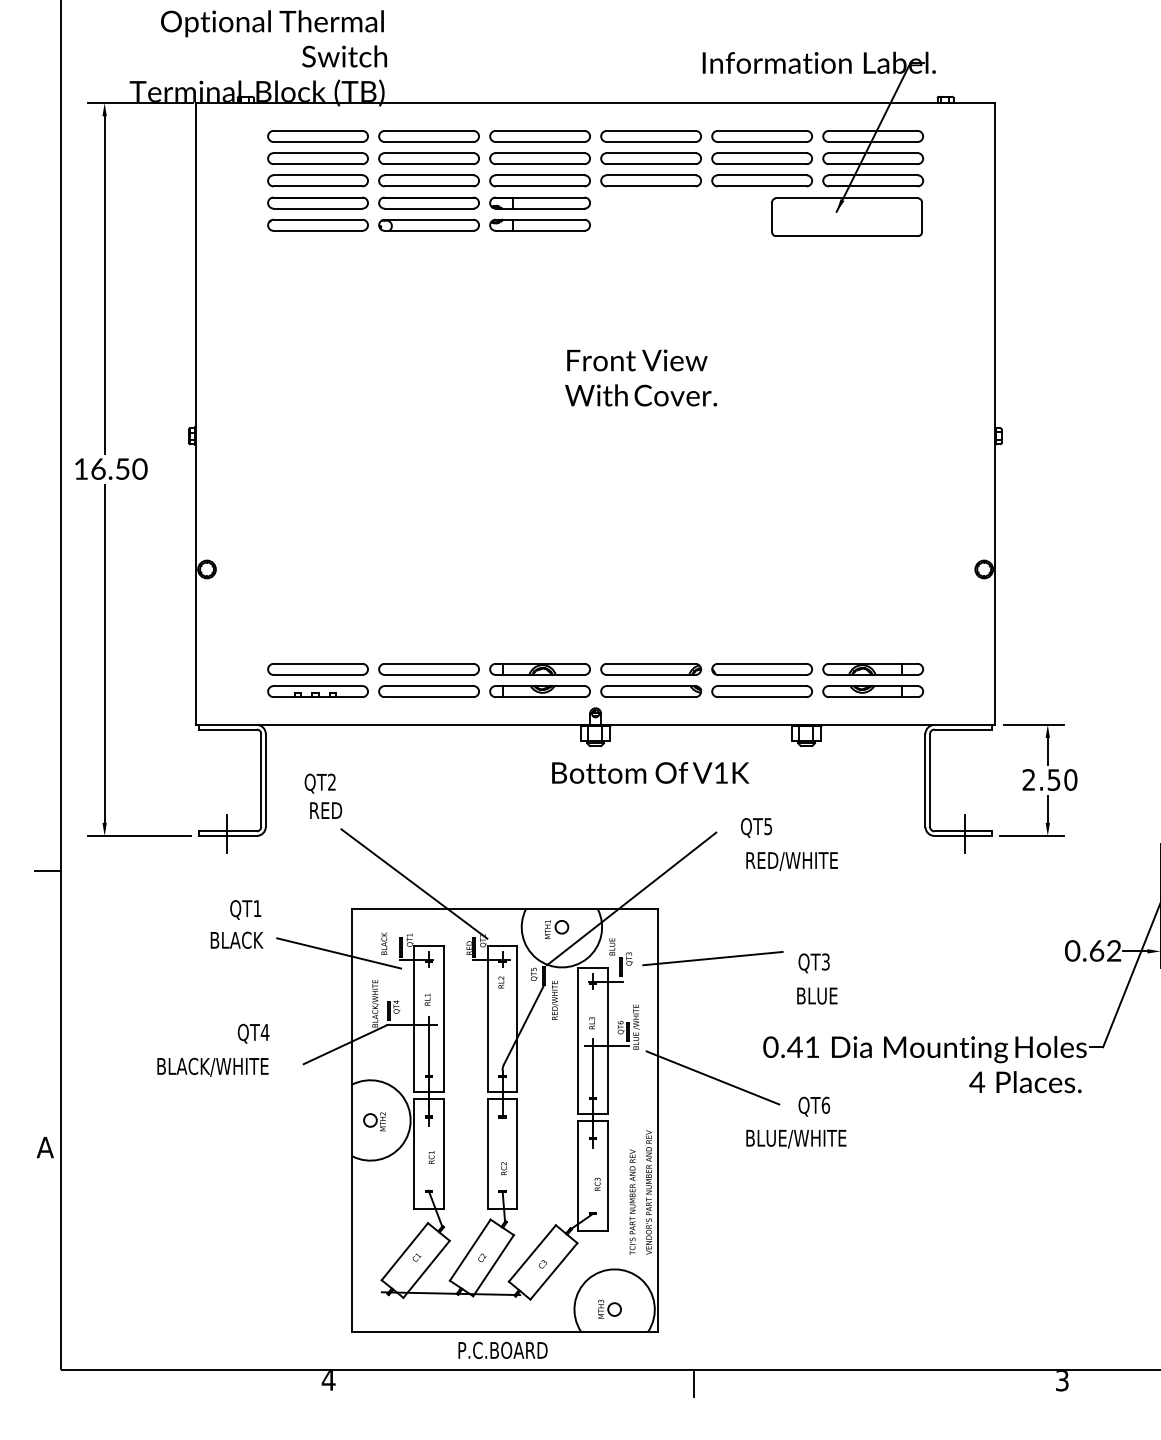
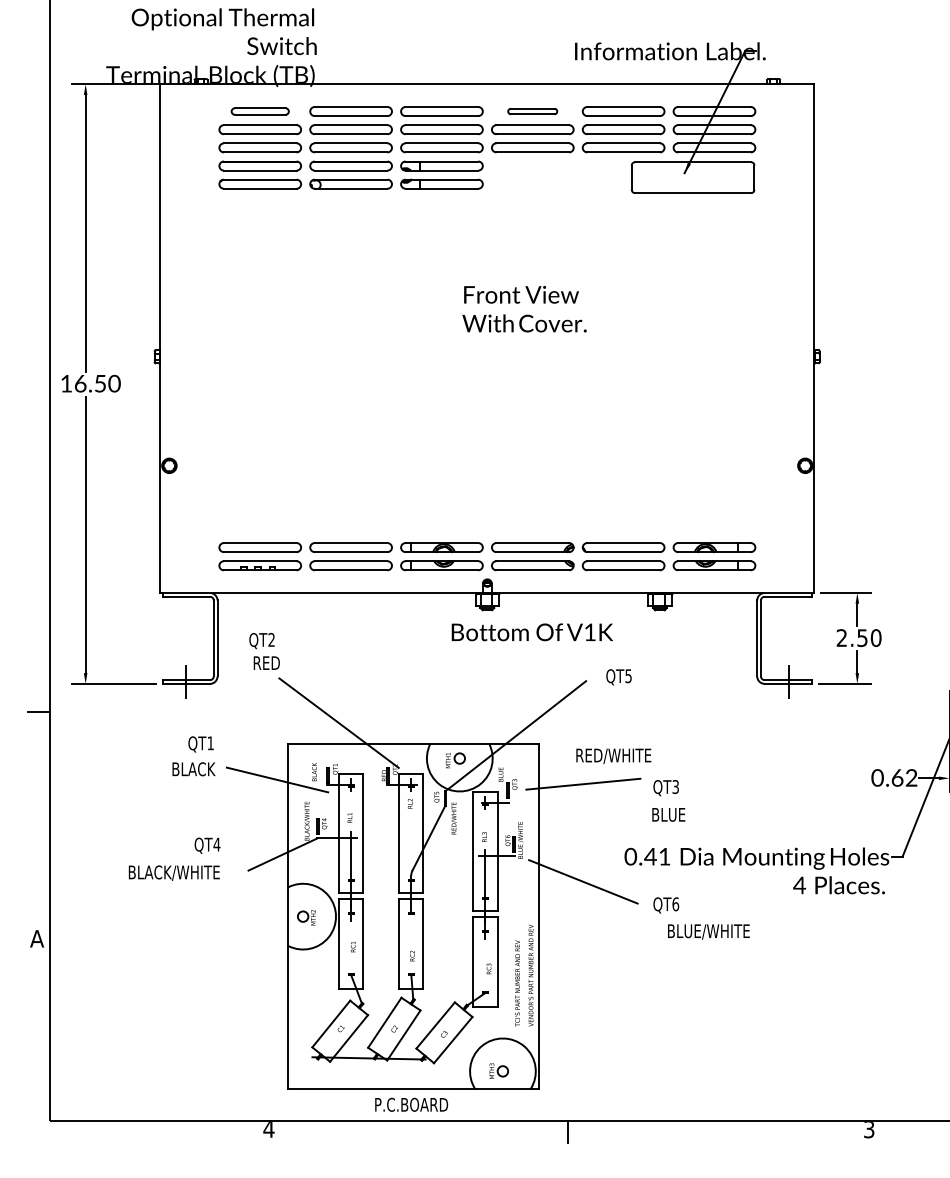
part: (317, 136) -> (259, 111), size x0.7
part: (650, 136) -> (532, 111), size x0.6
text: (791, 861) -> (613, 756), moved
text: (796, 1139) -> (709, 932), moved

